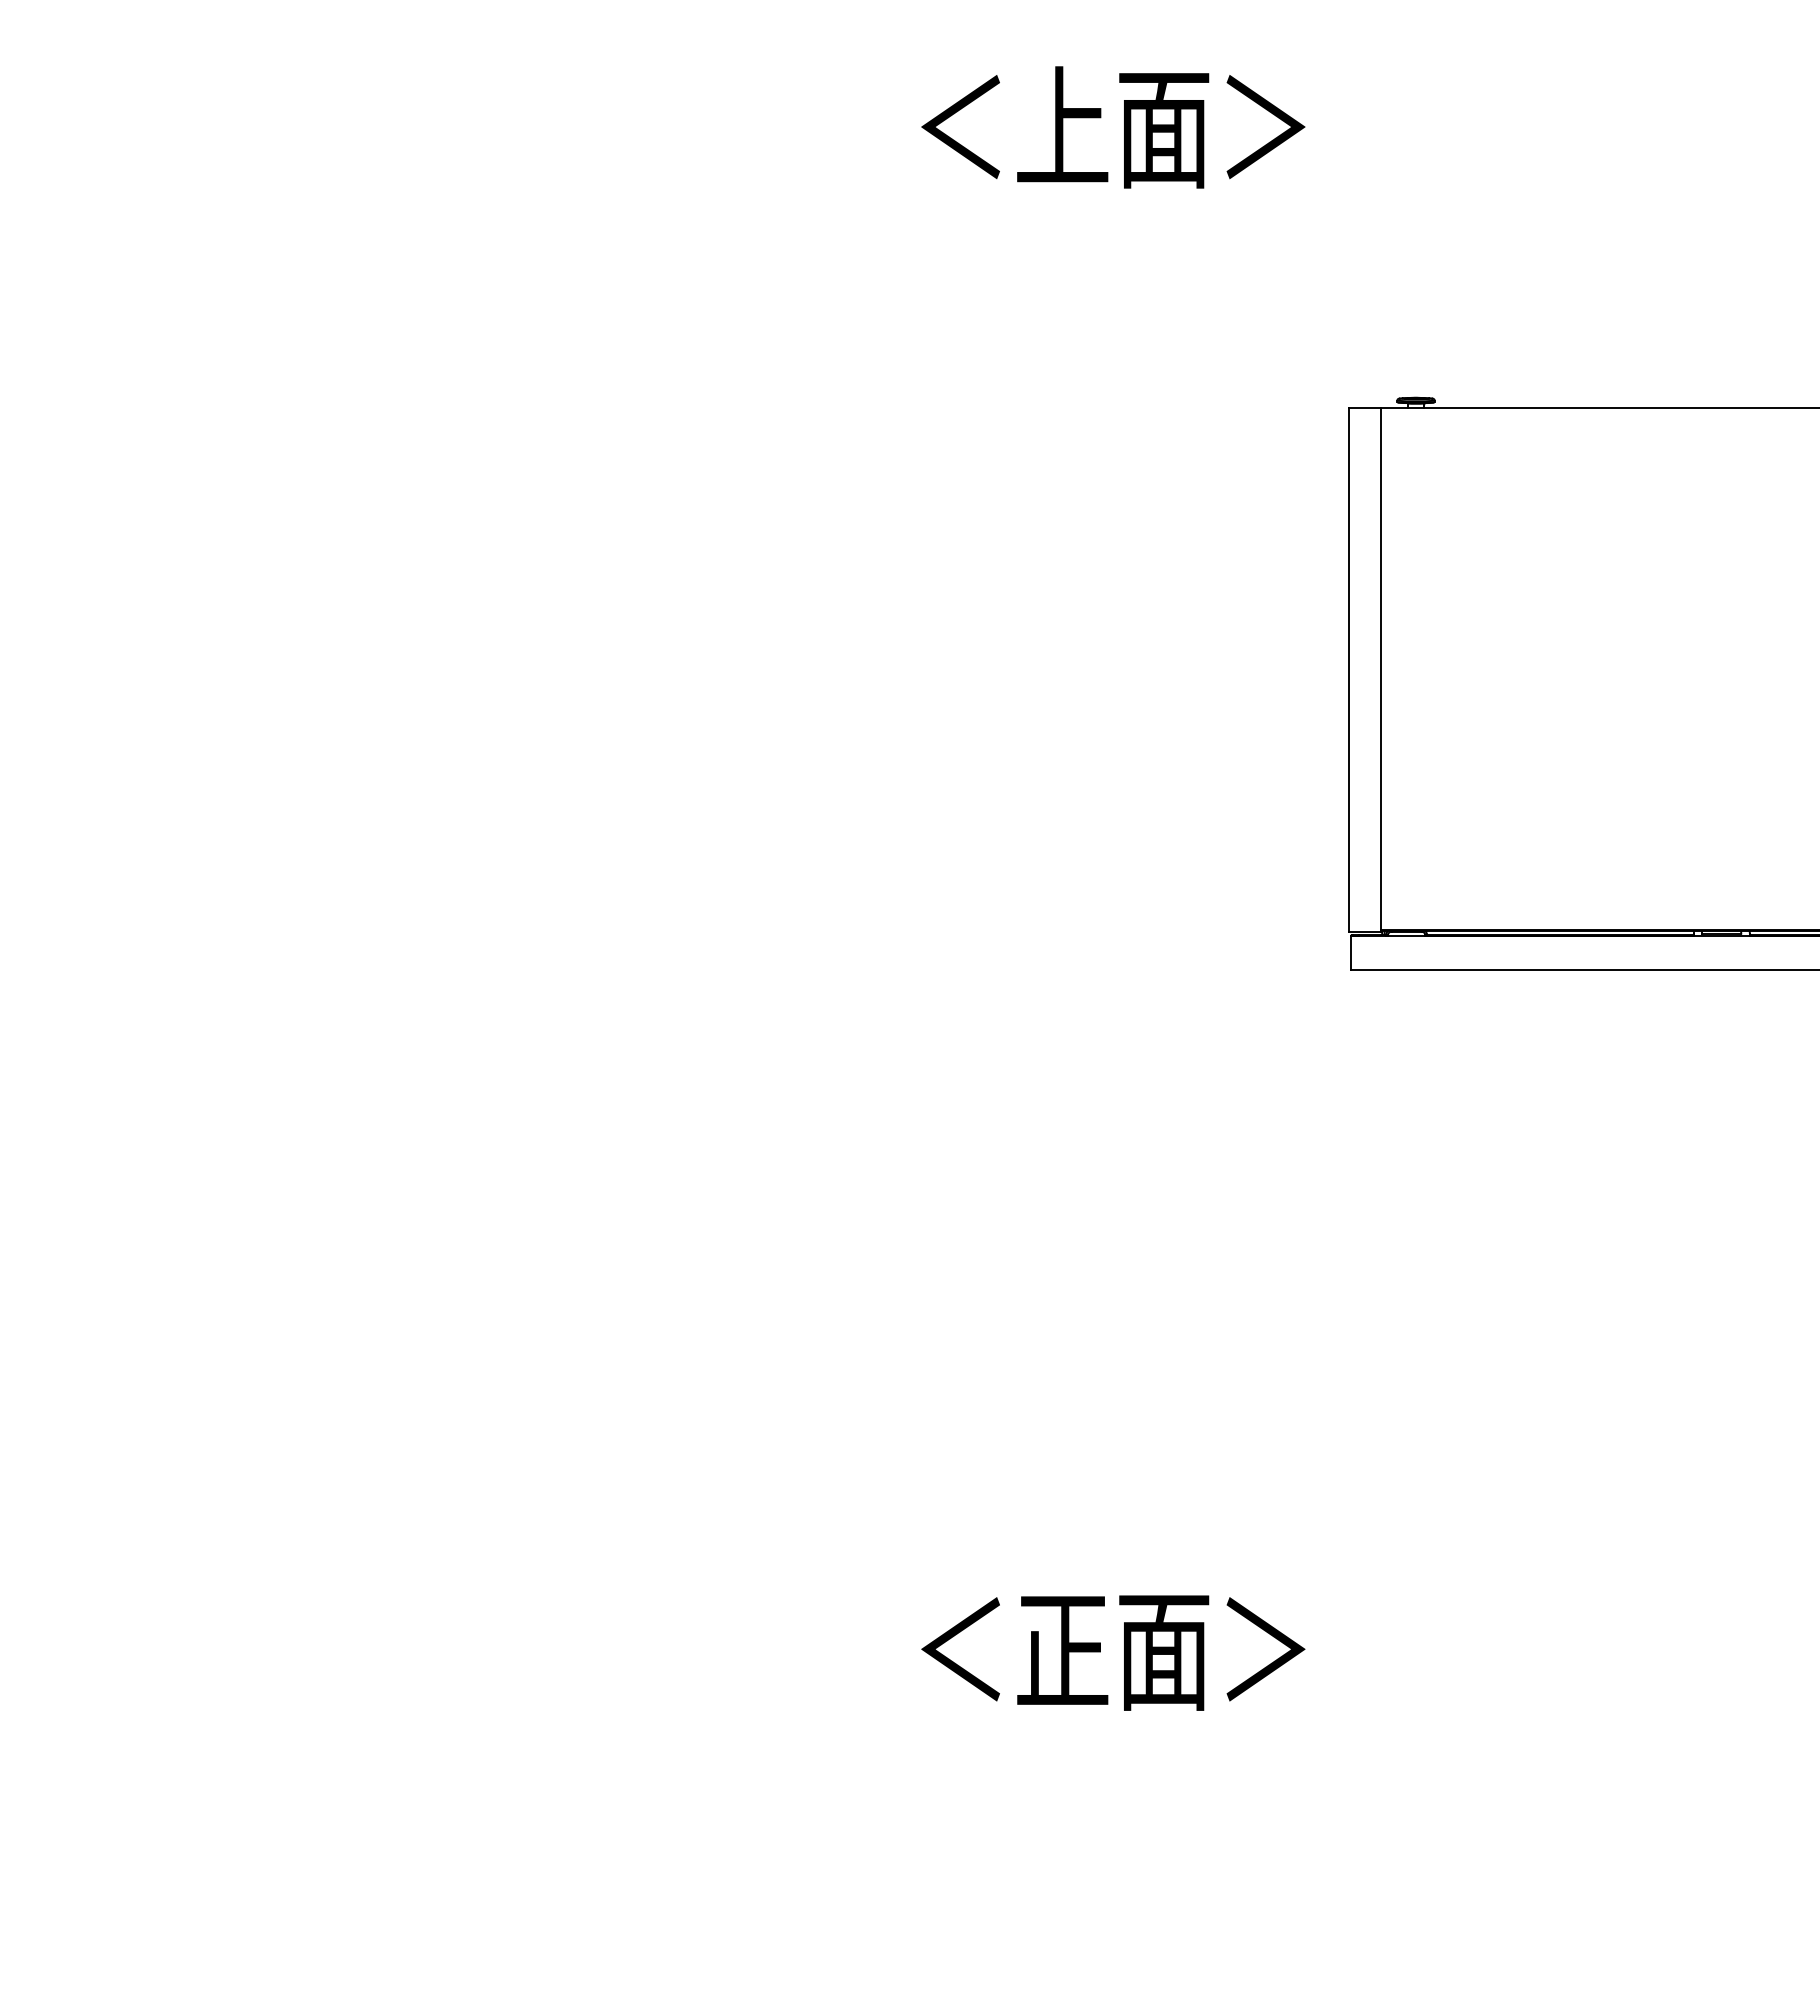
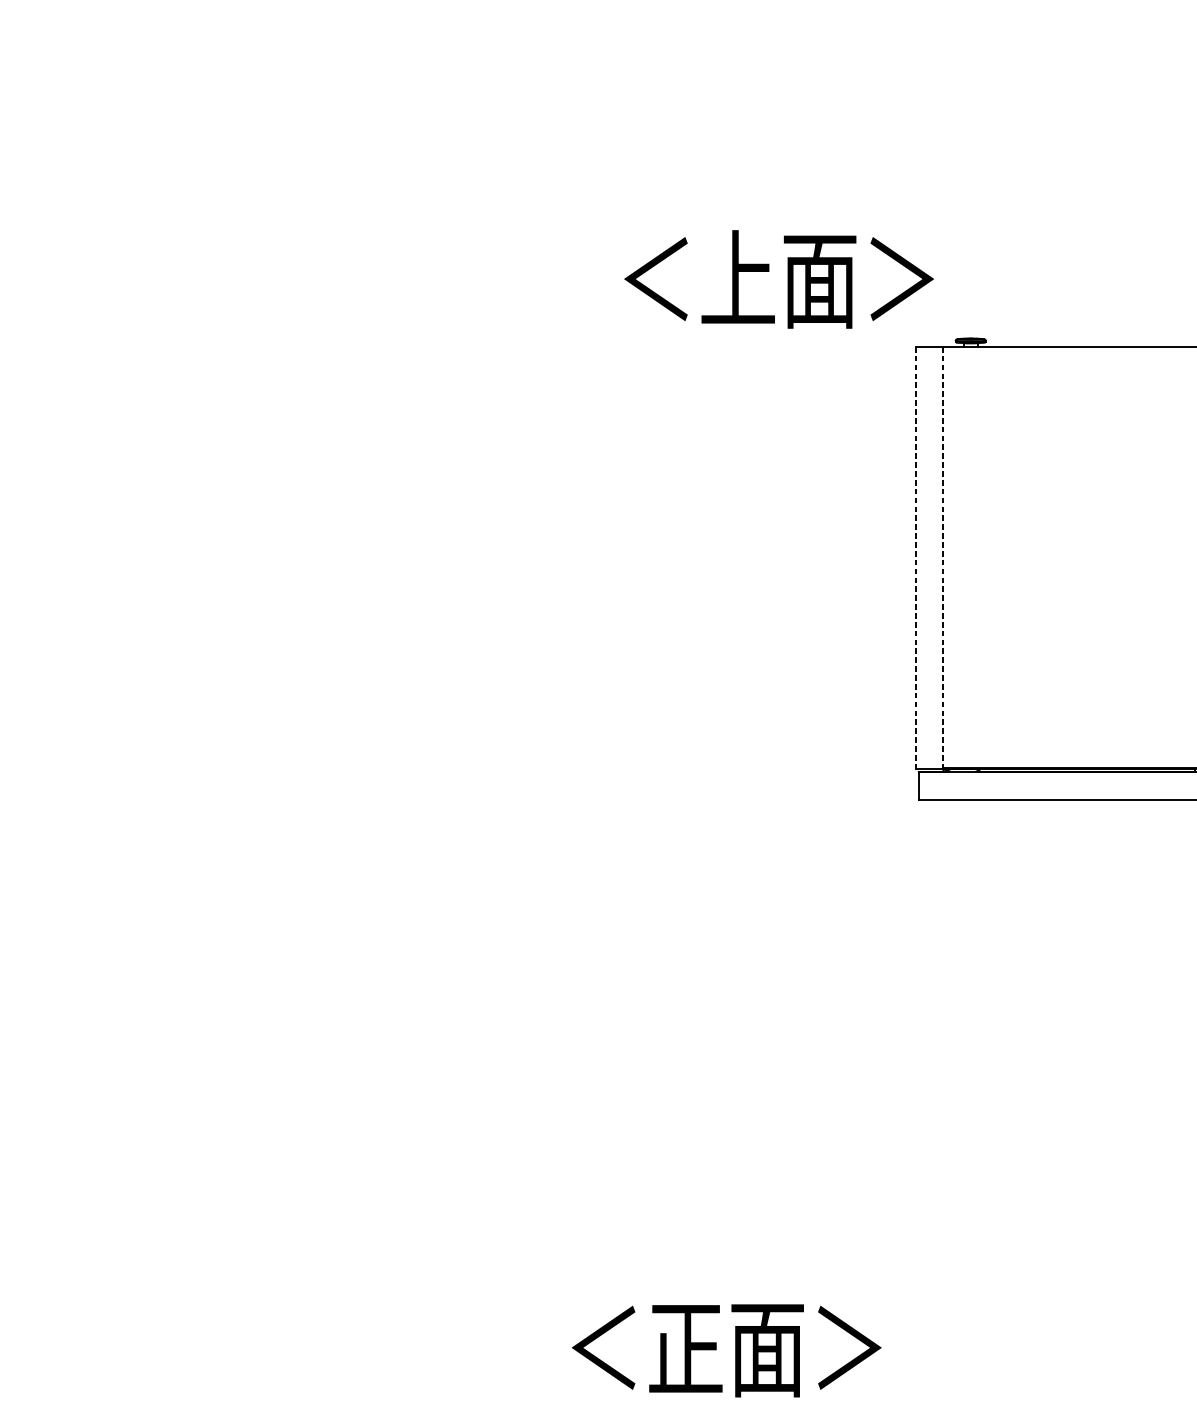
text: (1113, 127) -> (779, 279), moved
line: (1348, 669) -> (916, 557), solid -> dashed
line: (1381, 669) -> (942, 557), solid -> dashed

